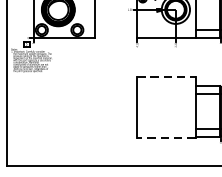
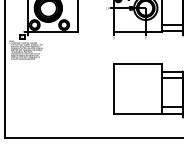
line: (167, 76) -> (138, 63), dashed -> solid
line: (165, 137) -> (137, 114), dashed -> solid

